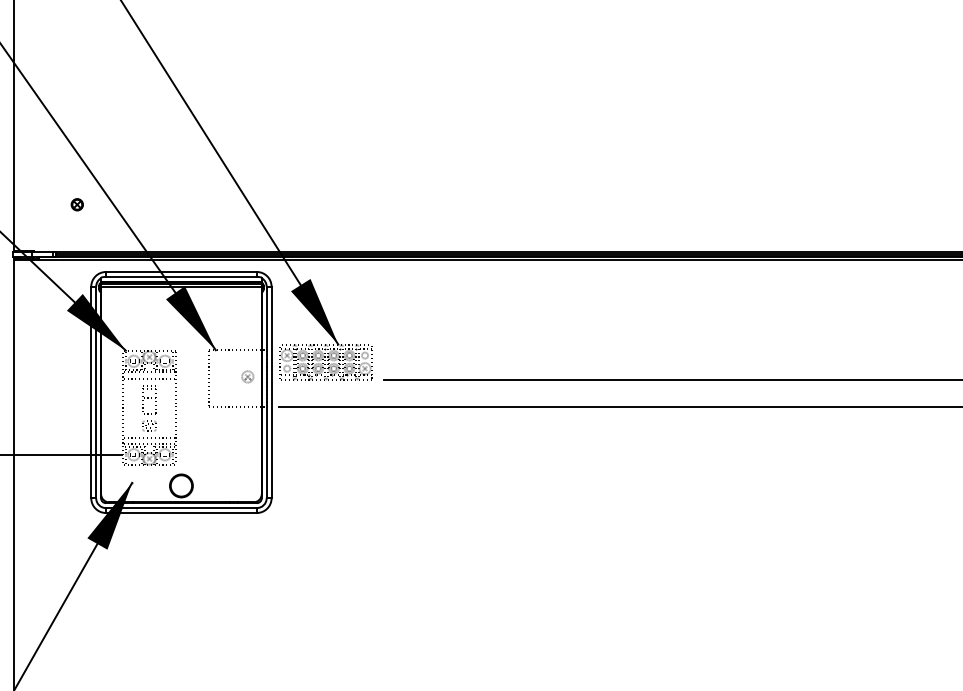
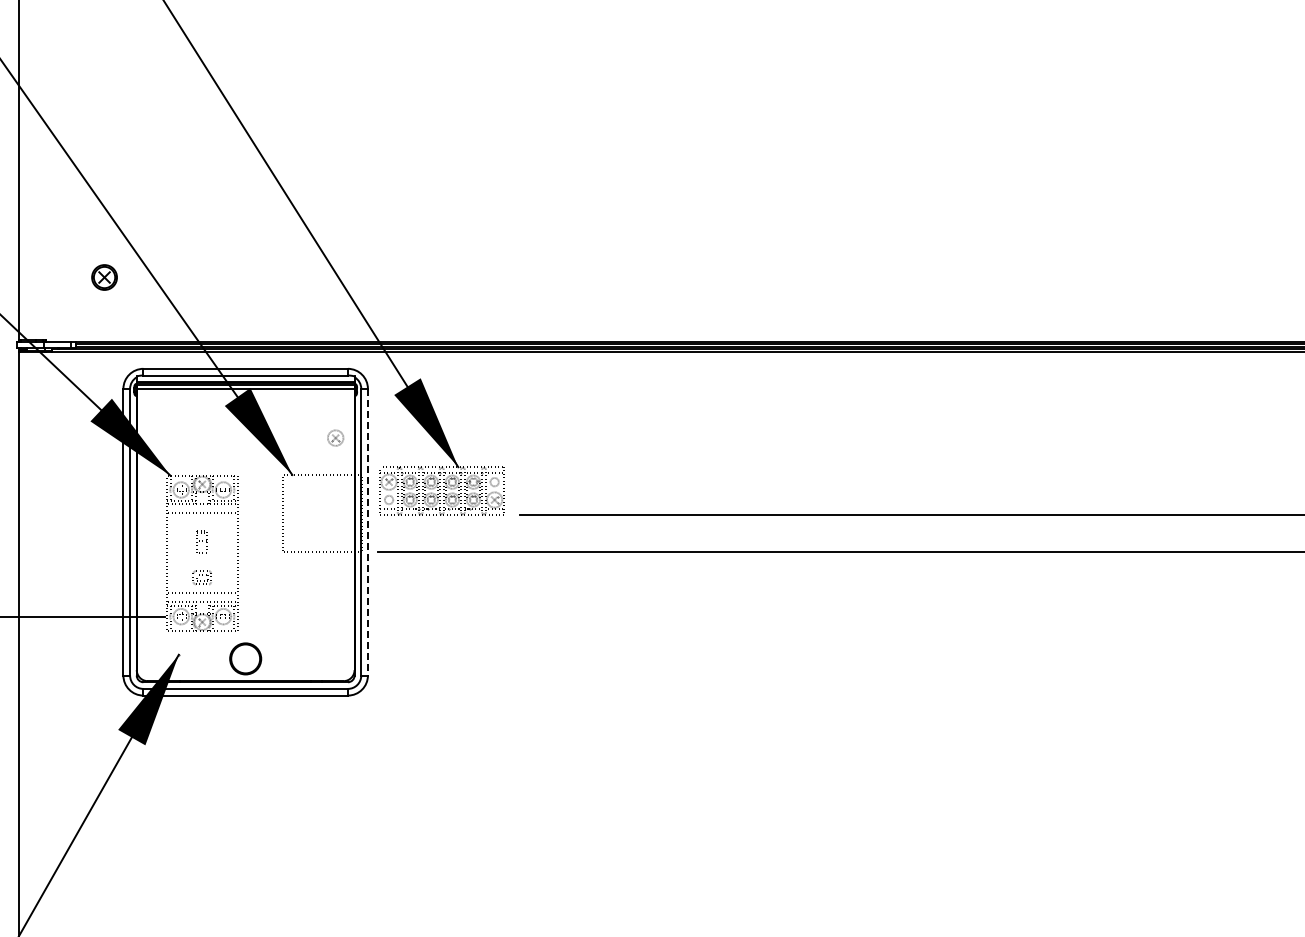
part: (77, 204) -> (104, 277), size x1.6
part: (247, 376) -> (335, 437), moved
line: (271, 392) -> (367, 532), solid -> dashed
part: (149, 399) -> (202, 541), size x0.6

